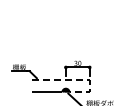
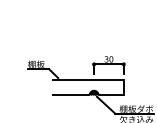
line: (78, 80) -> (109, 80), dashed -> solid

